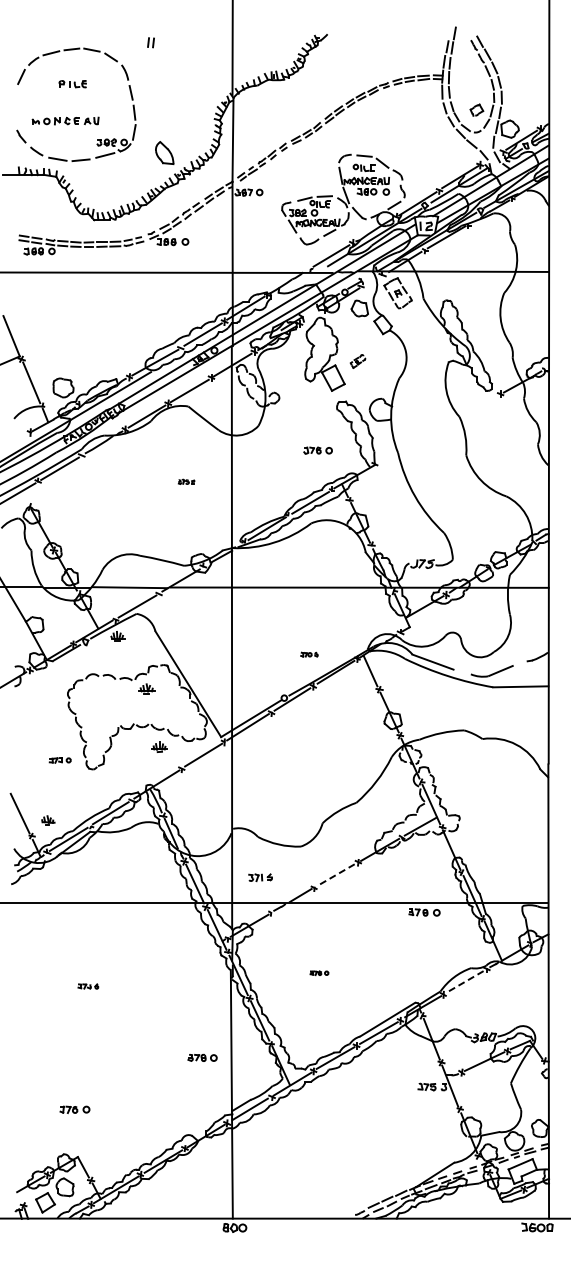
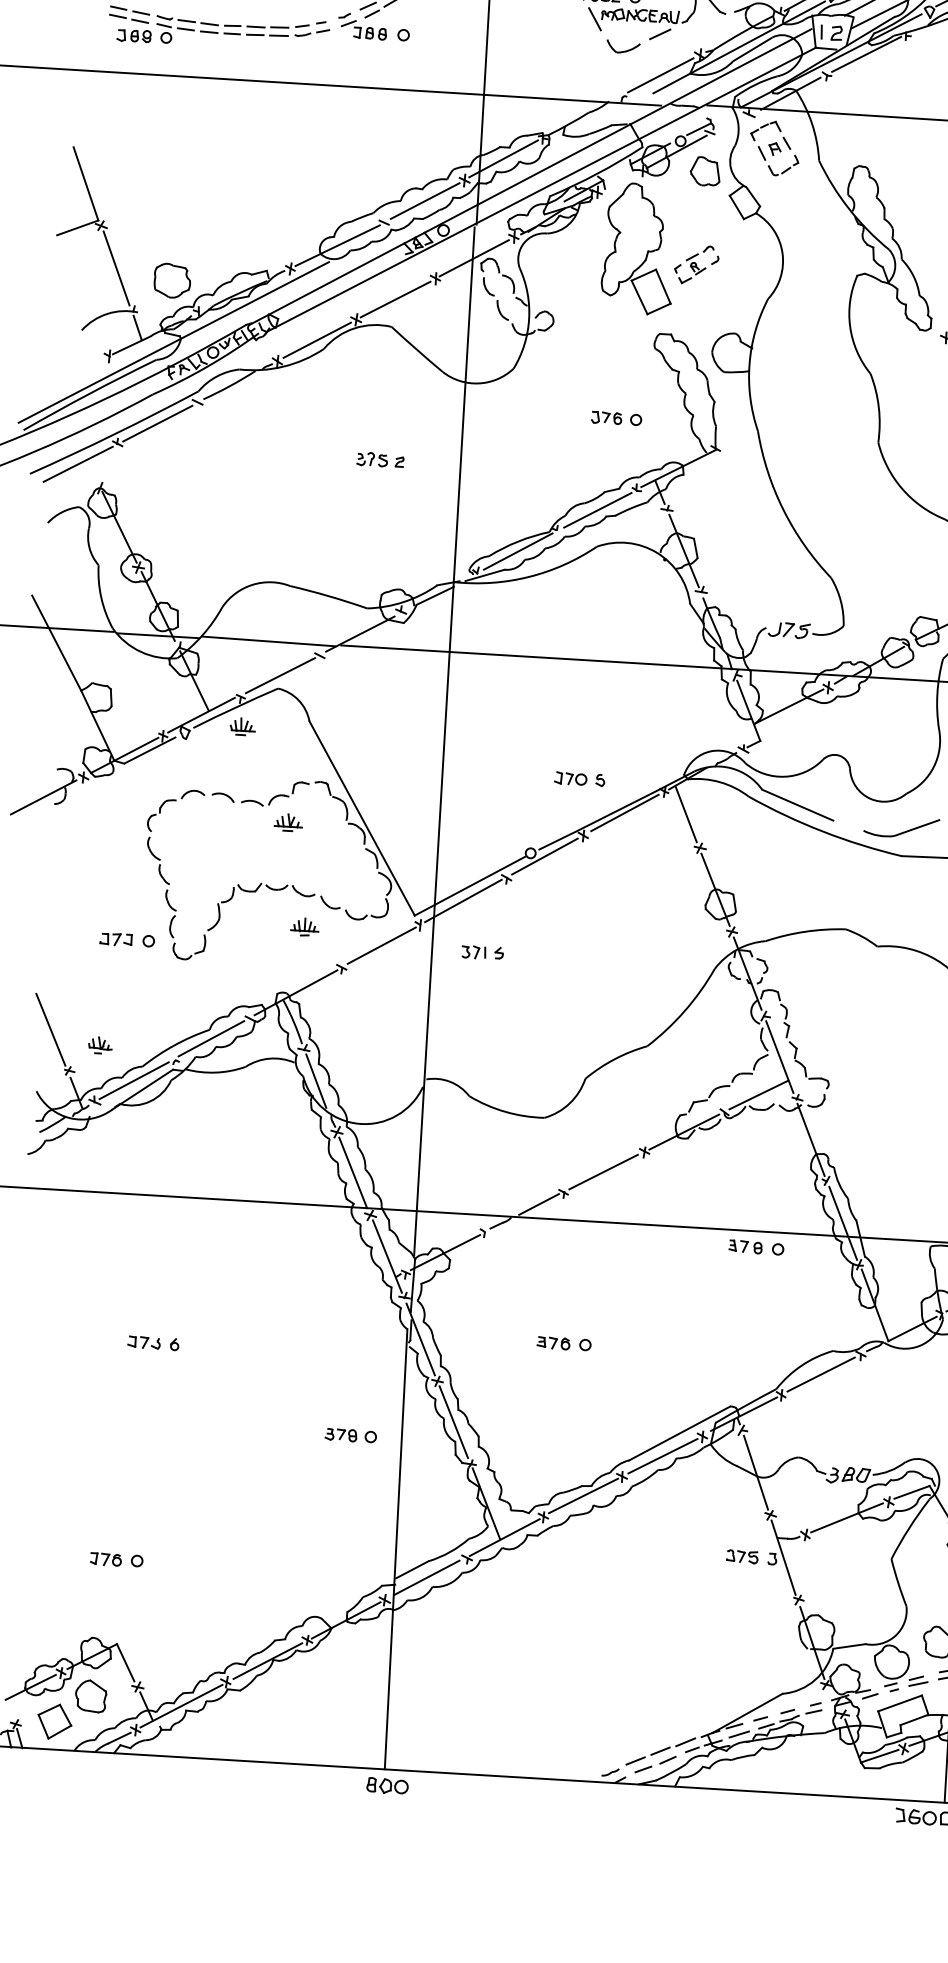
part: (357, 361) -> (695, 264), size x1.67
part: (186, 481) -> (380, 459), size x1.67
part: (309, 654) -> (579, 778), size x1.67
part: (60, 760) -> (127, 940), size x1.43
line: (336, 875) -> (604, 1172), dashed -> solid
part: (260, 877) -> (482, 952), moved
part: (319, 973) -> (564, 1344), size x1.67
line: (464, 982) -> (819, 1375), dashed -> solid
part: (88, 986) -> (153, 1343), size x1.43
part: (202, 1057) -> (350, 1434), moved

